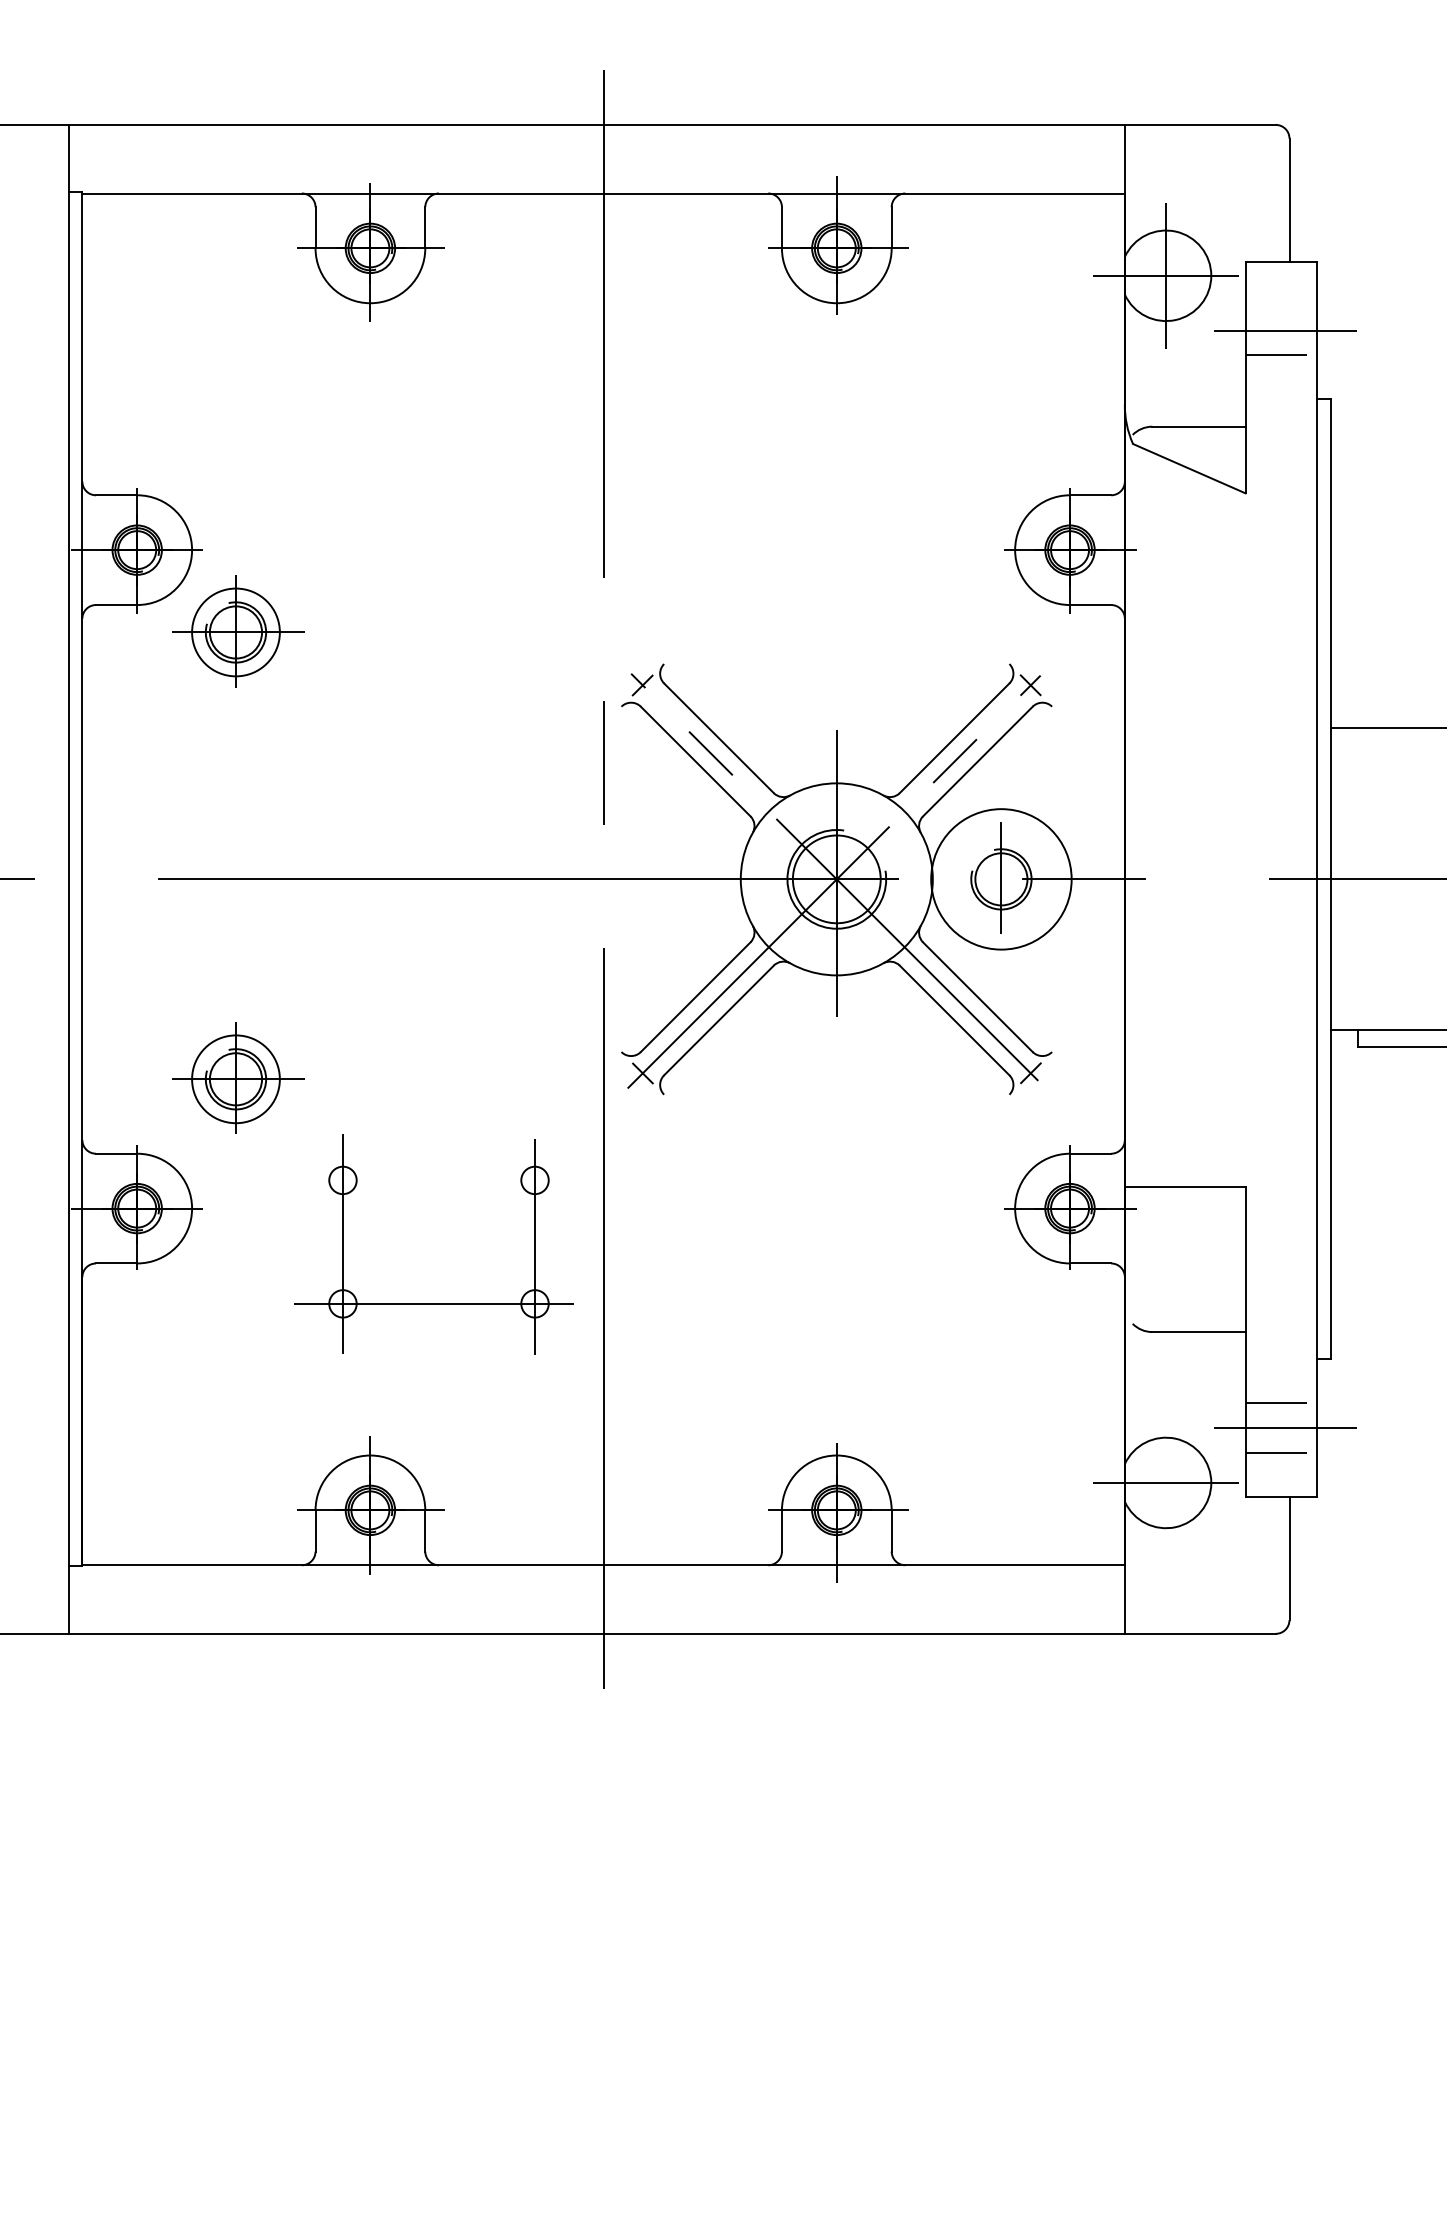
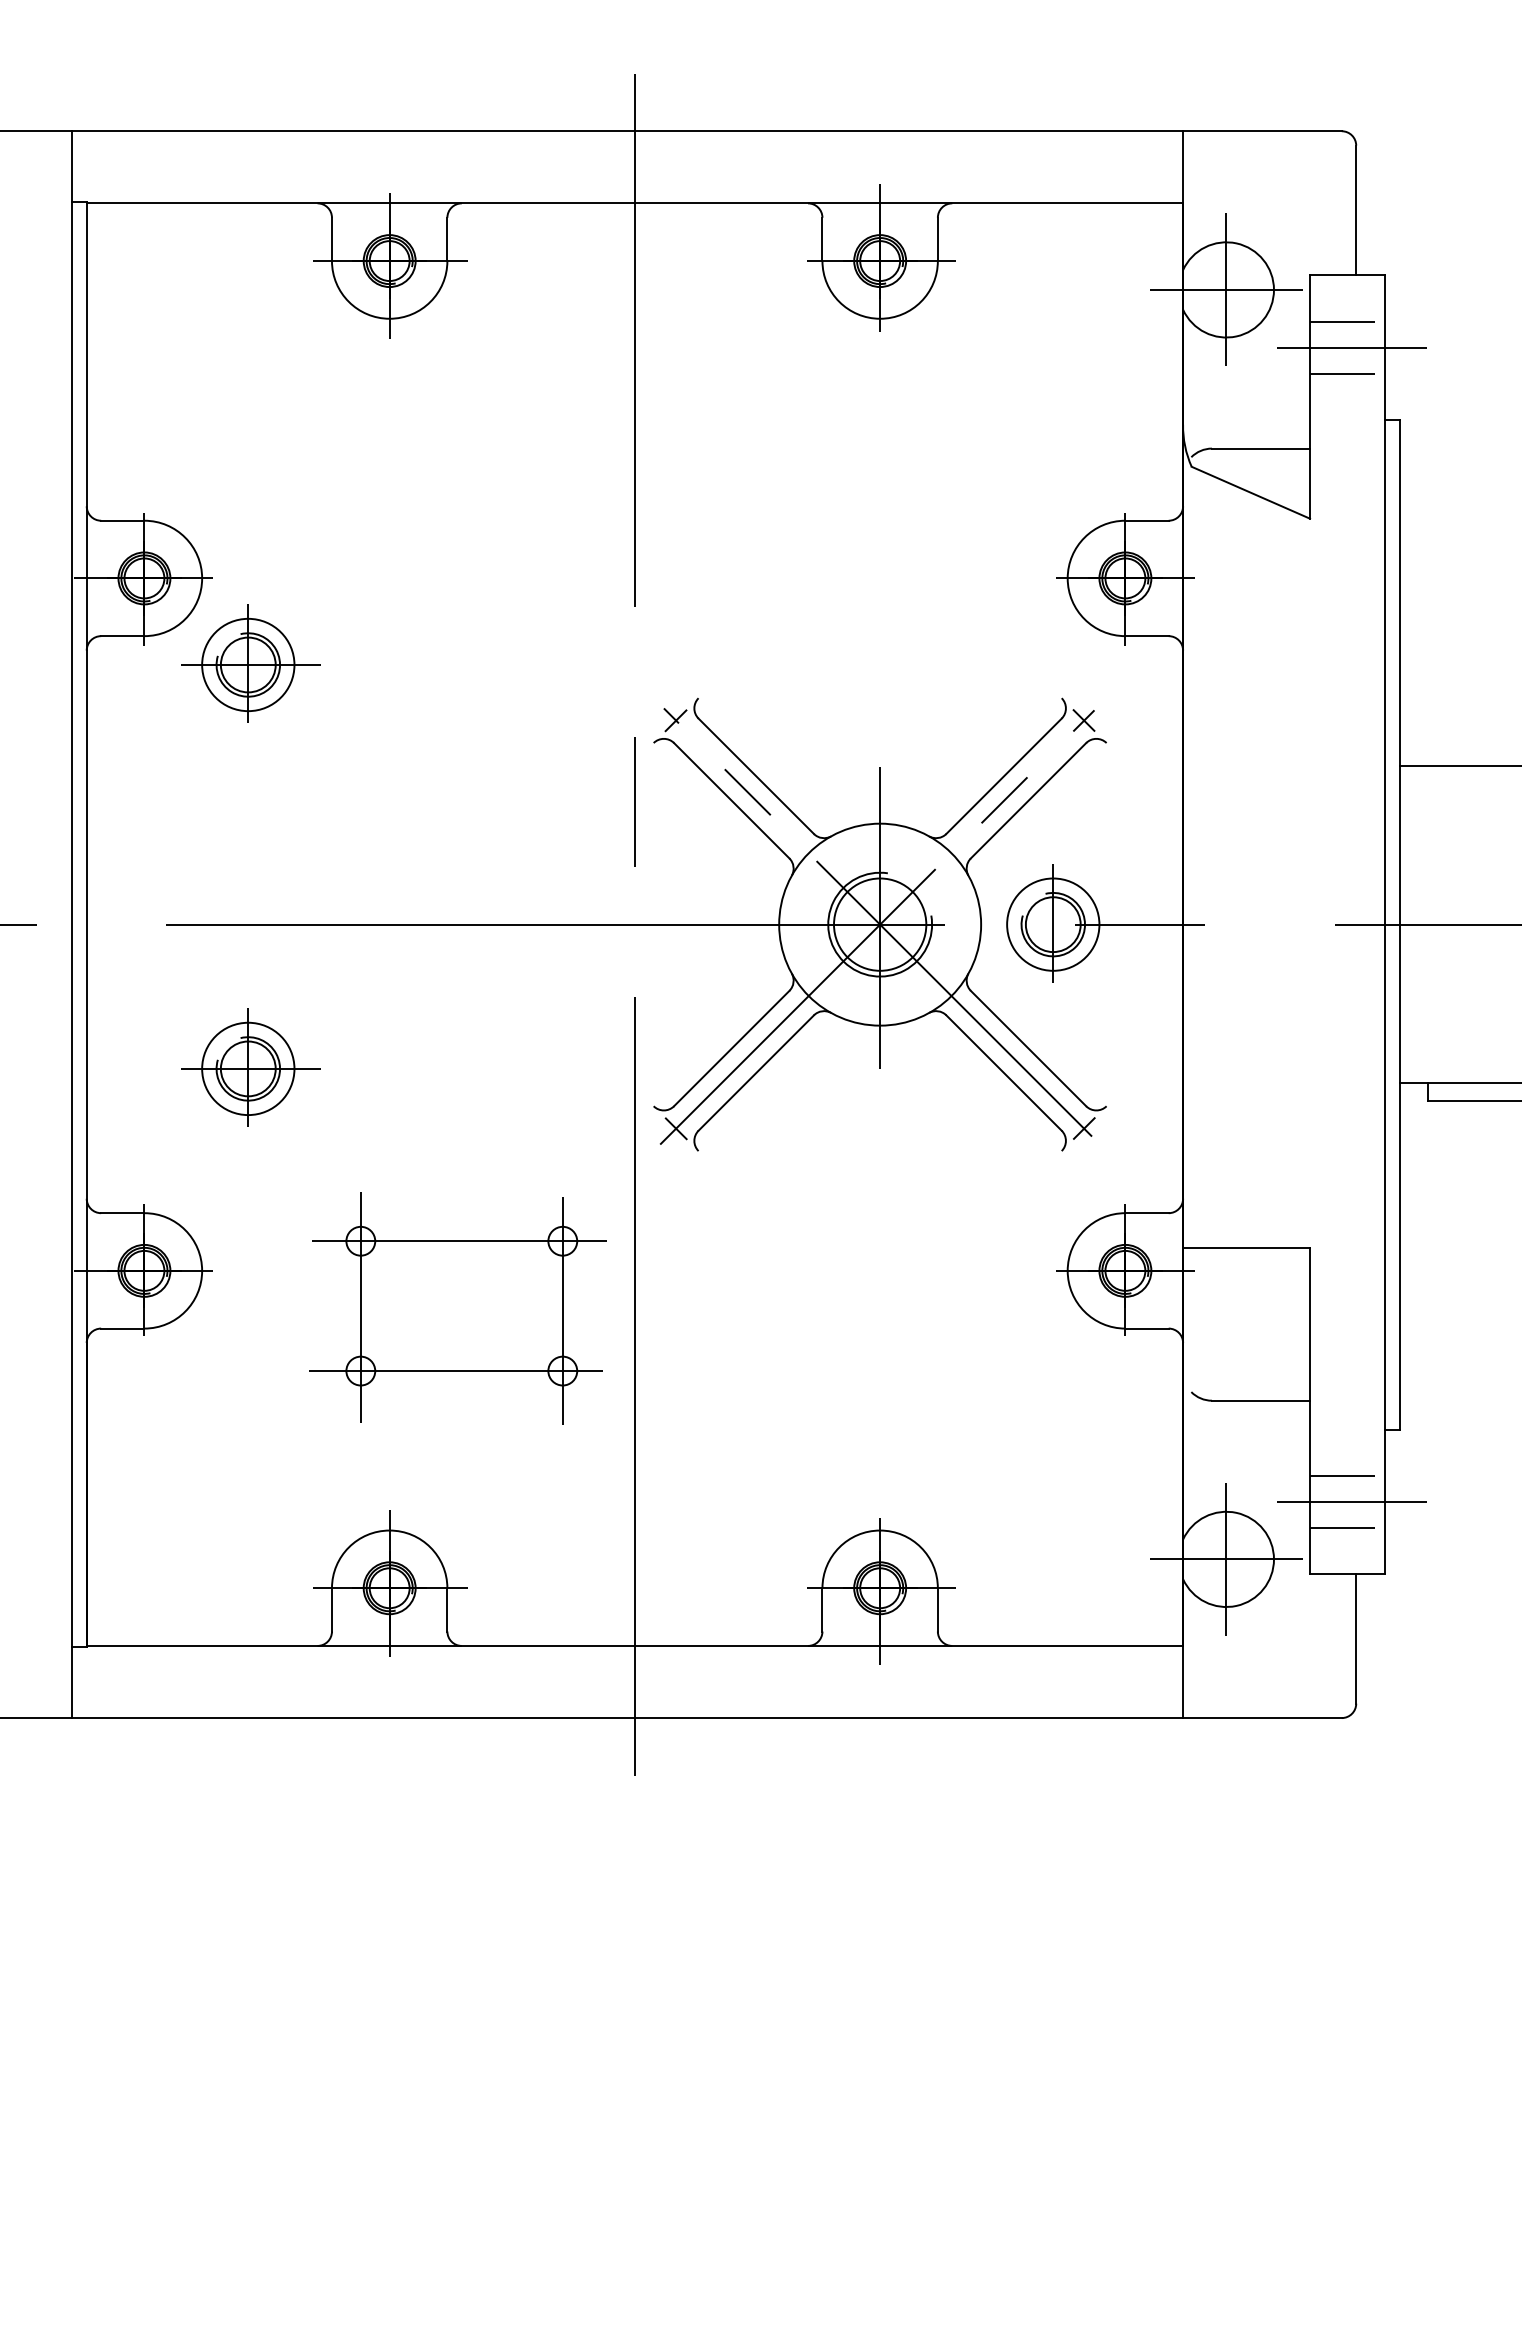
line: (1281, 305) -> (1347, 321), added
circle: (1001, 879) -> (1053, 924), size x0.62
part: (238, 1077) -> (250, 1067), moved
line: (436, 1180) -> (459, 1241), added
line: (1166, 1482) -> (1226, 1558), added

